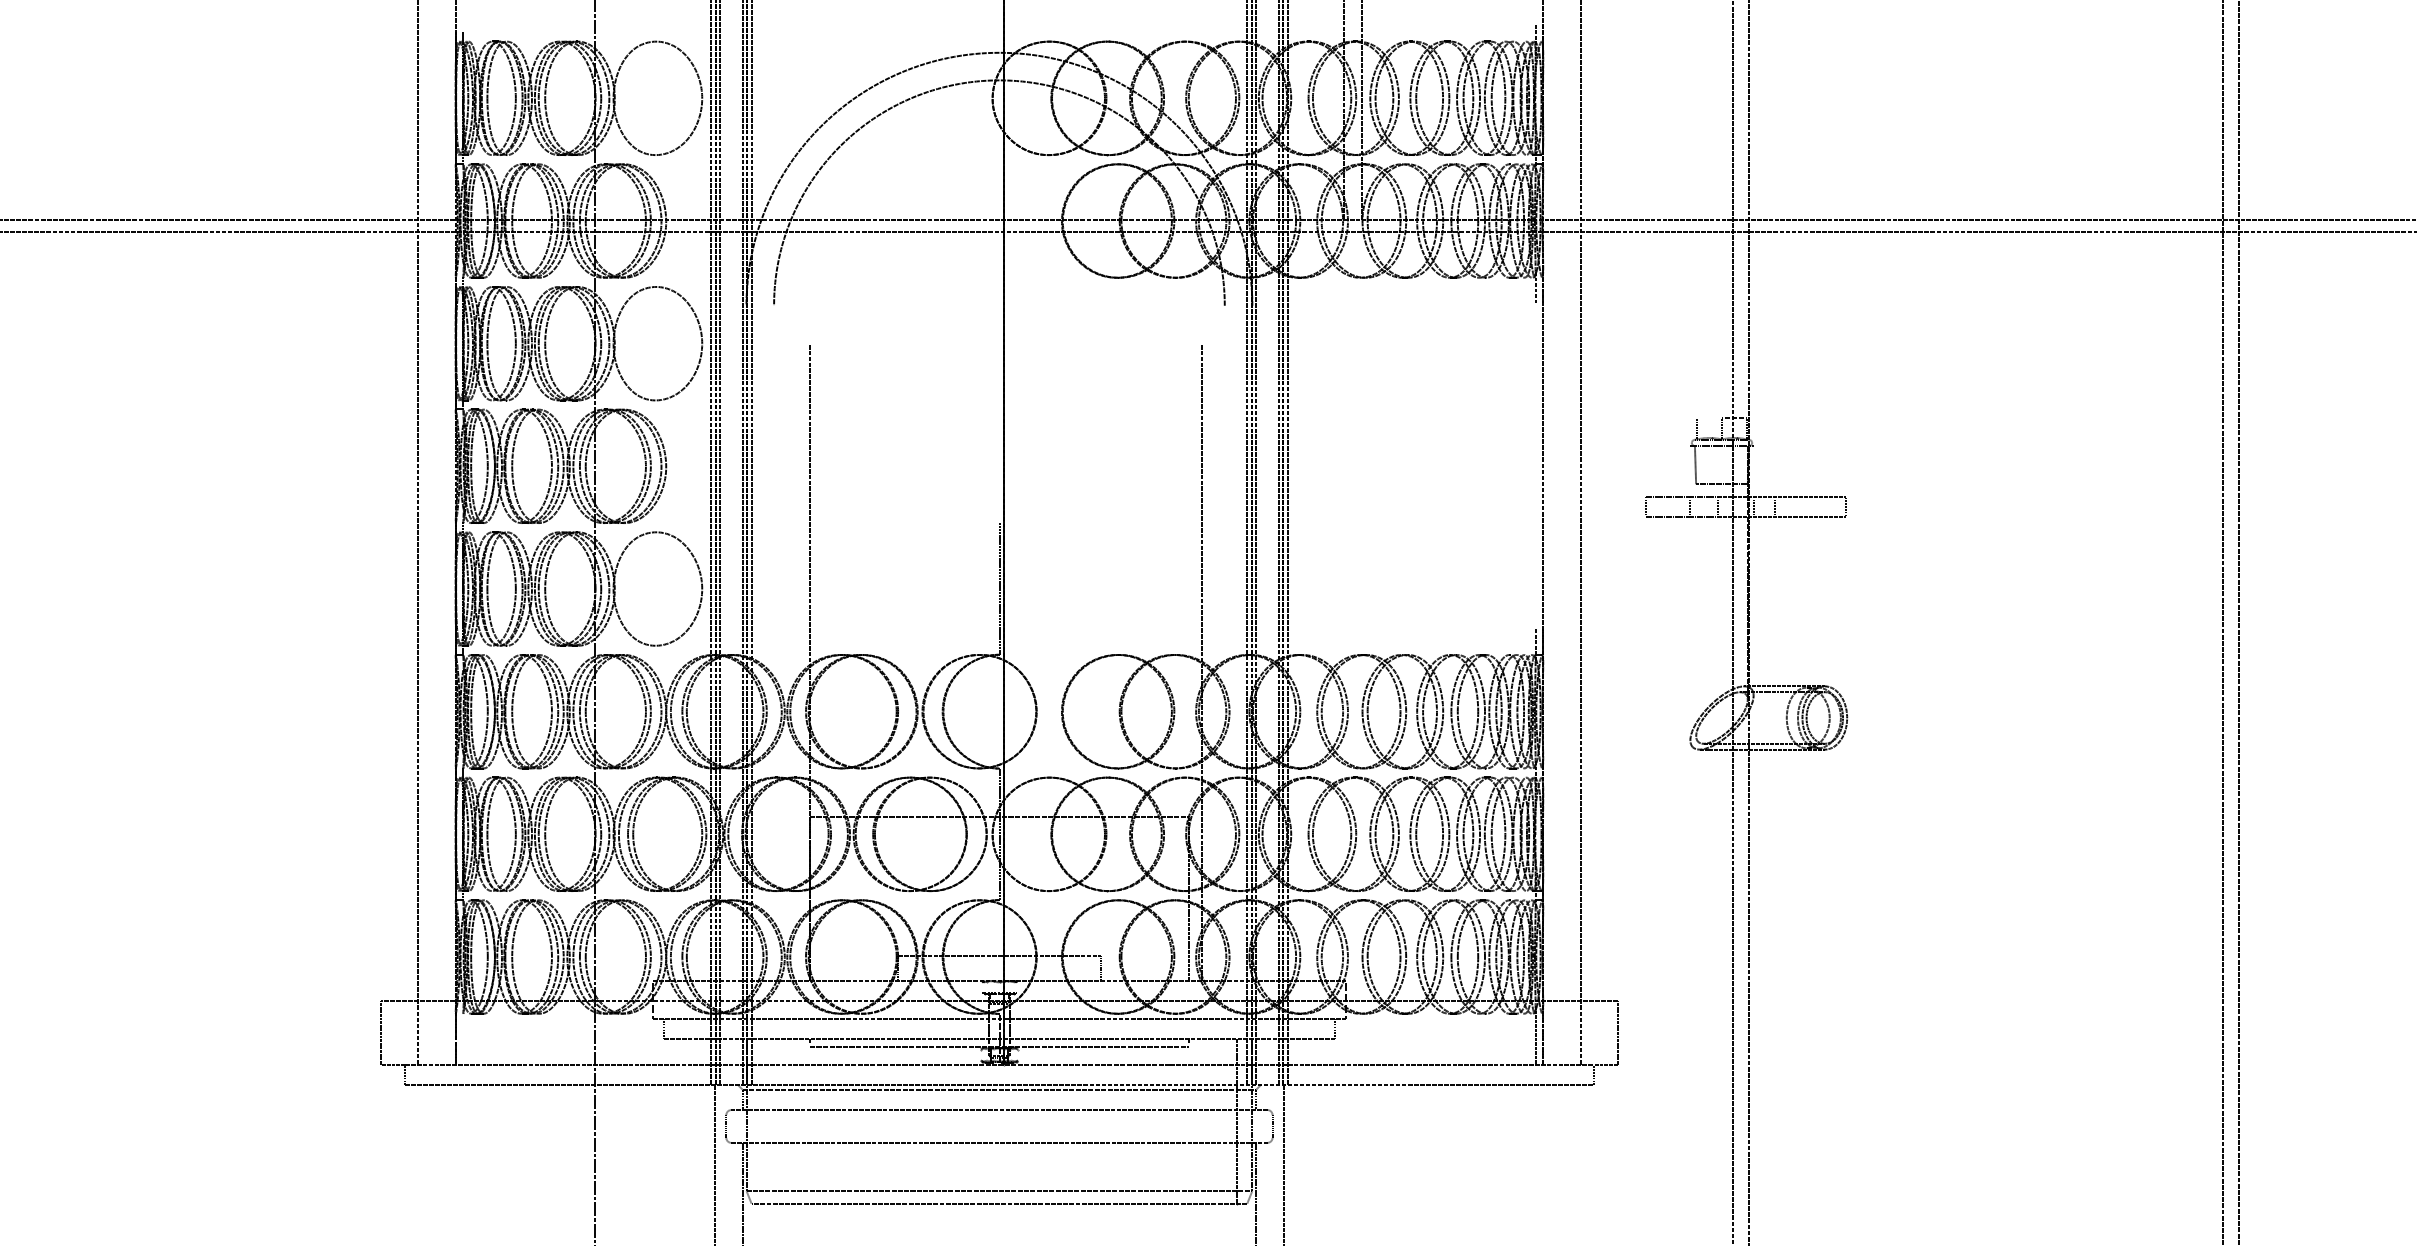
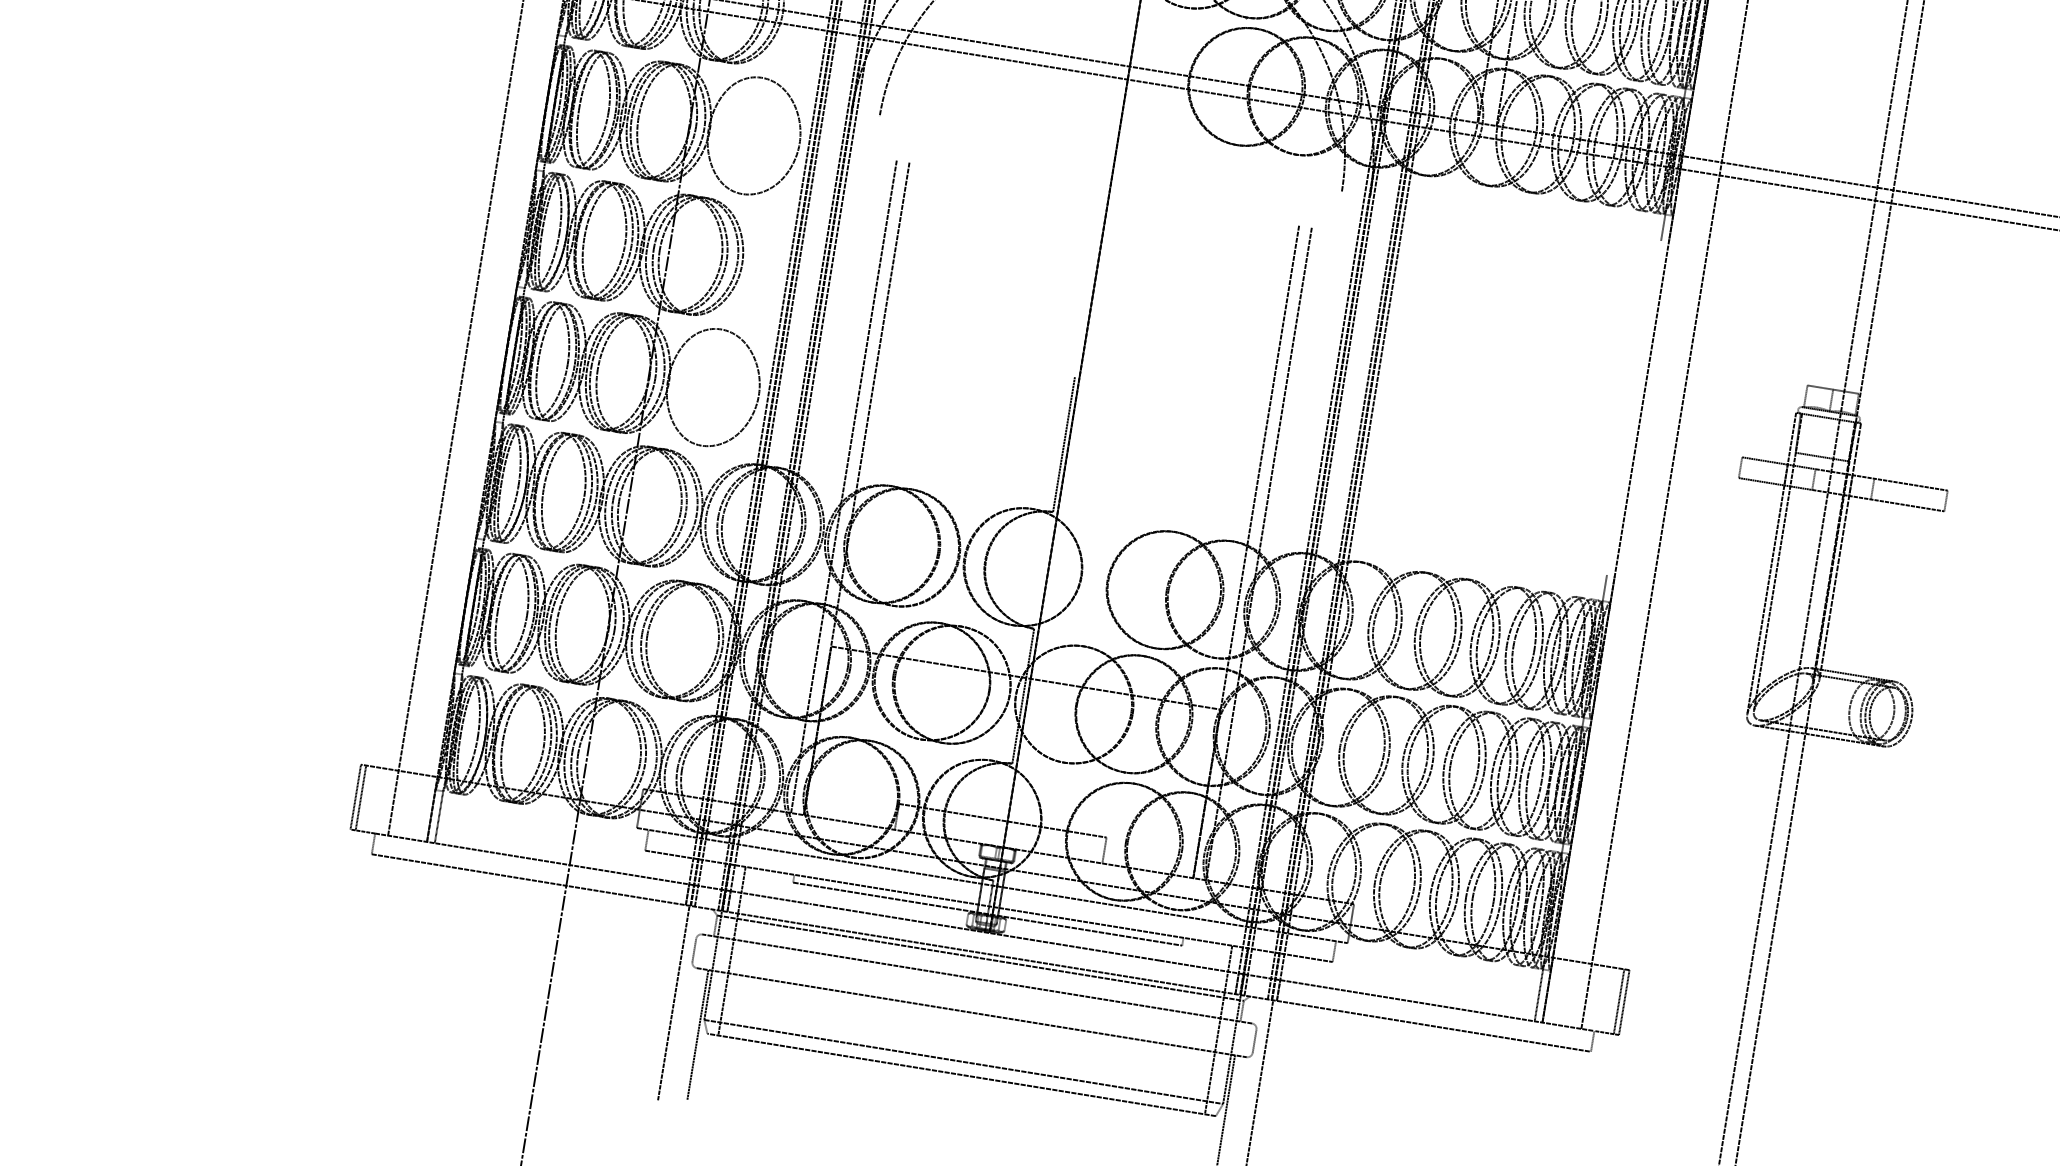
line: (1709, 418) -> (1820, 387), added
line: (1753, 570) -> (1840, 550), added
line: (1696, 591) -> (1778, 562), added
line: (1690, 593) -> (1771, 564), added
line: (797, 662) -> (844, 486), added
line: (1189, 662) -> (1246, 551), added
line: (386, 1032) -> (361, 797), added
line: (1612, 1032) -> (1618, 1001), added
line: (463, 1038) -> (439, 816), added
line: (762, 1121) -> (732, 951), added

